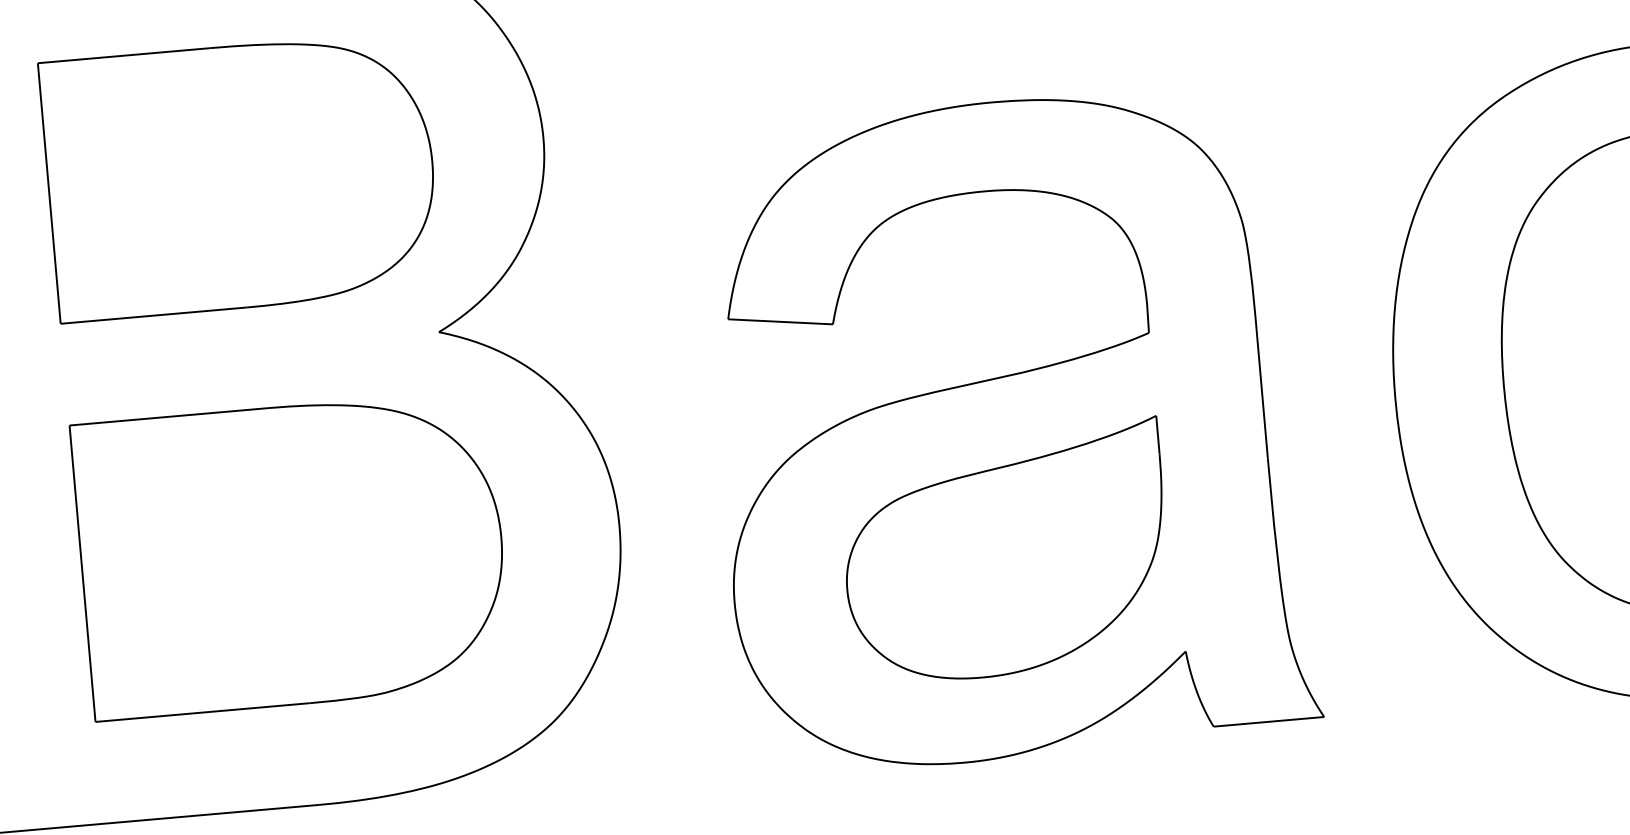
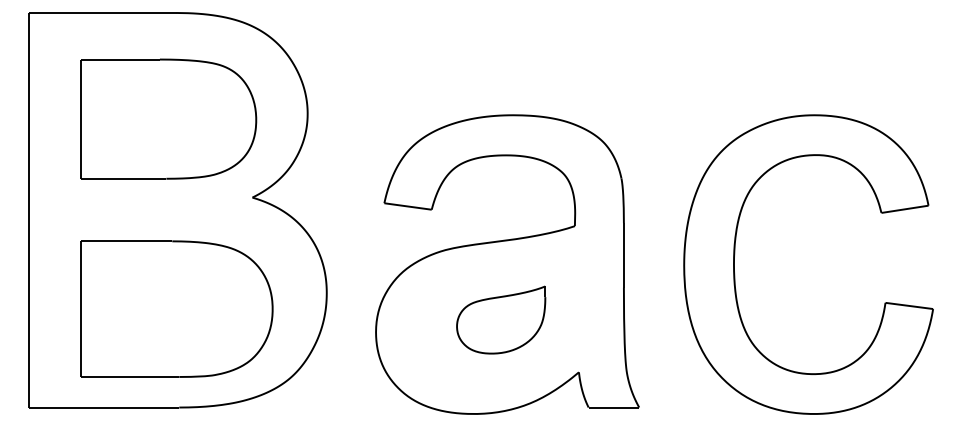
part: (1004, 551) -> (500, 319), size x0.6
part: (290, 554) -> (176, 308), moved

